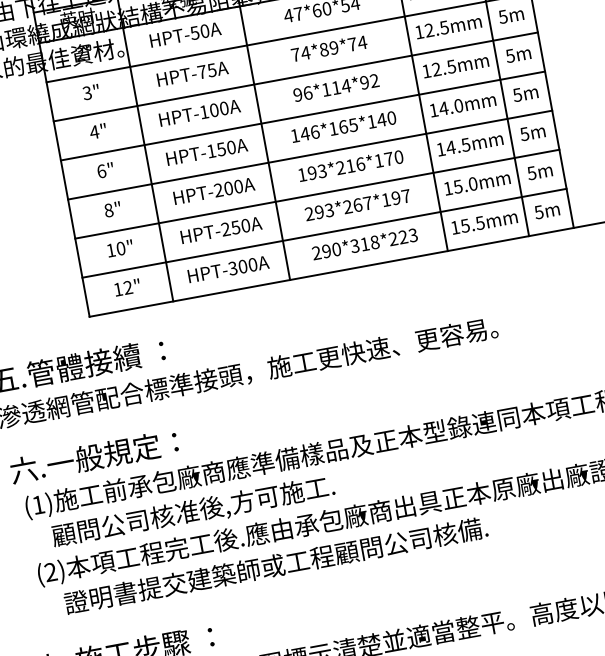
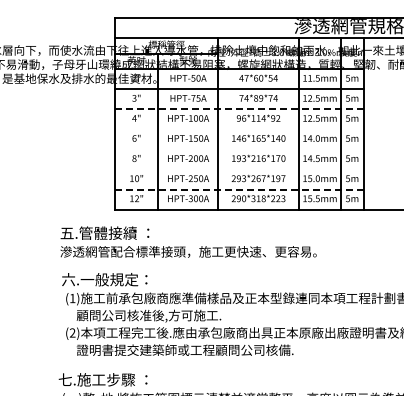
line: (297, 76) -> (240, 109), solid -> dashed
line: (303, 116) -> (239, 129), removed
line: (310, 155) -> (239, 149), removed
line: (317, 194) -> (239, 169), removed
line: (326, 232) -> (240, 189), solid -> dashed

